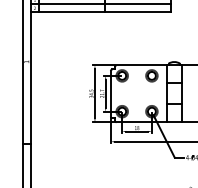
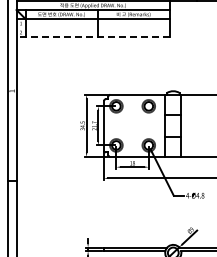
line: (100, 4) -> (92, 28), removed
line: (101, 12) -> (93, 37), solid -> dashed

